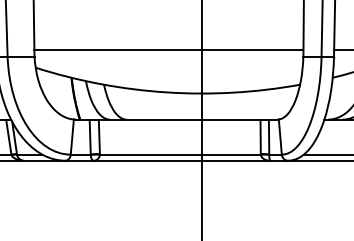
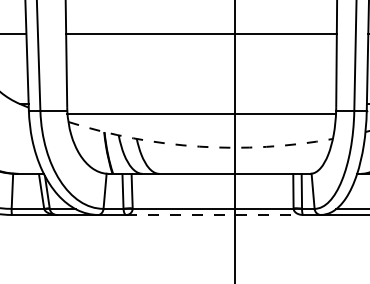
line: (168, 50) -> (201, 114), moved
arc: (166, 92) -> (199, 146), solid -> dashed
line: (182, 160) -> (215, 214), solid -> dashed

